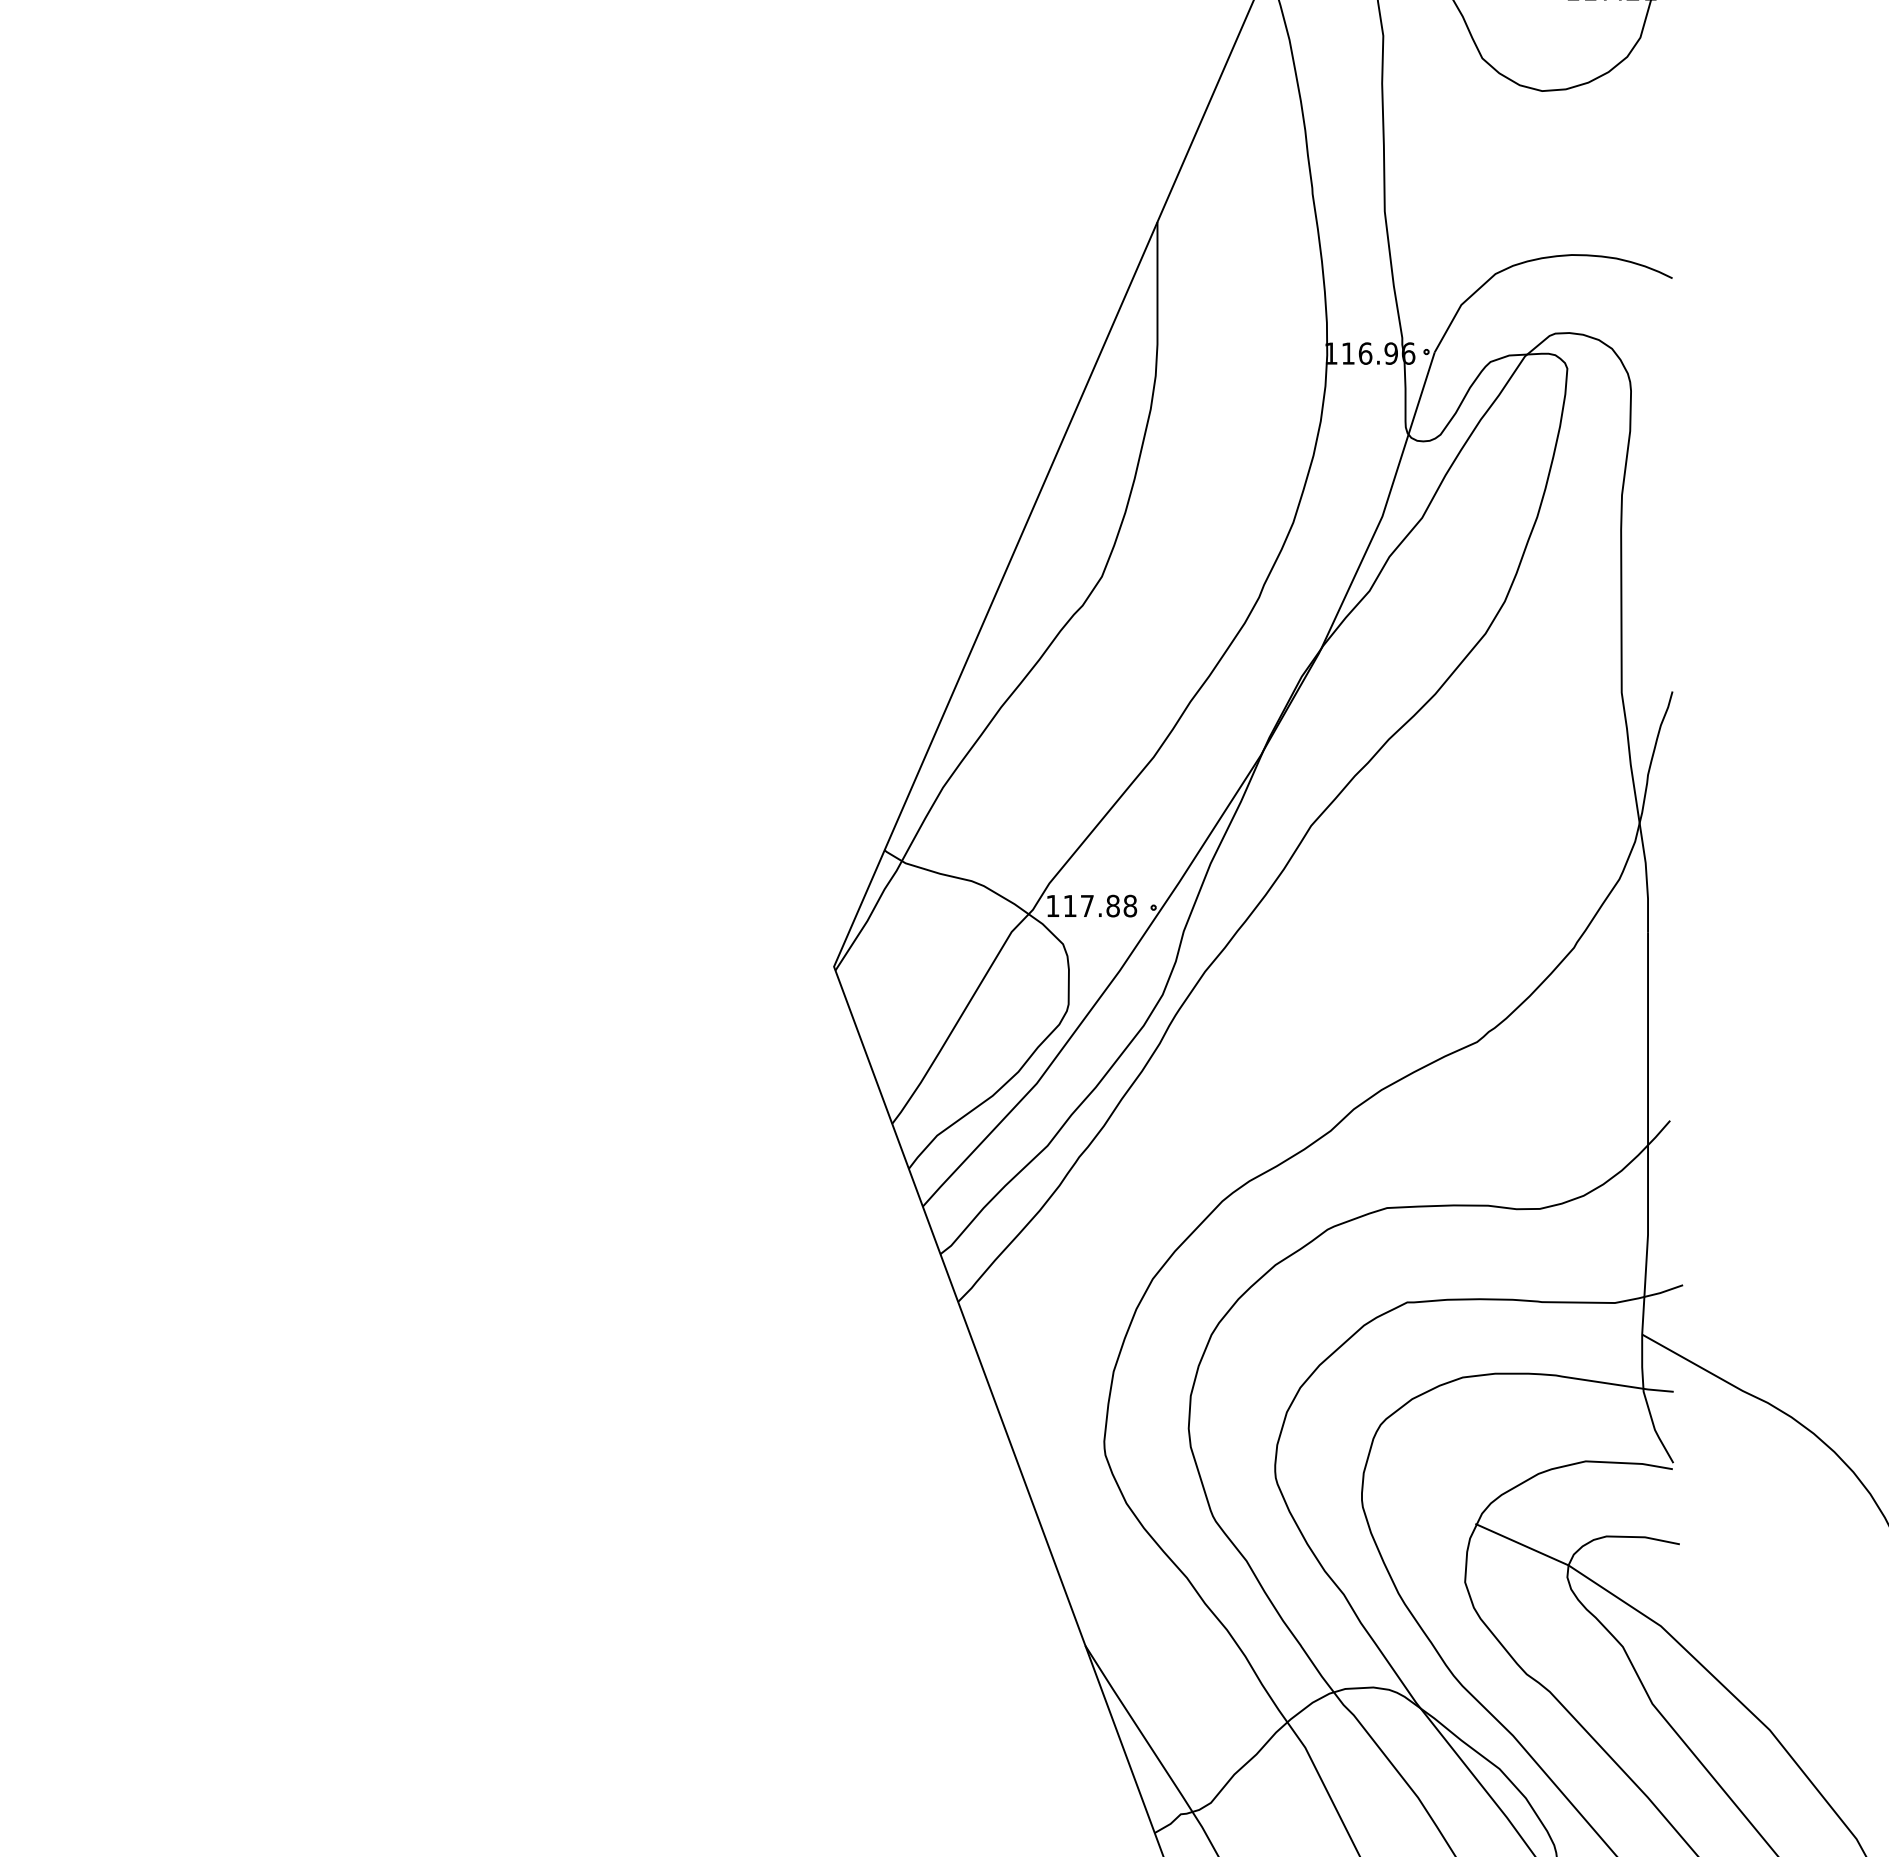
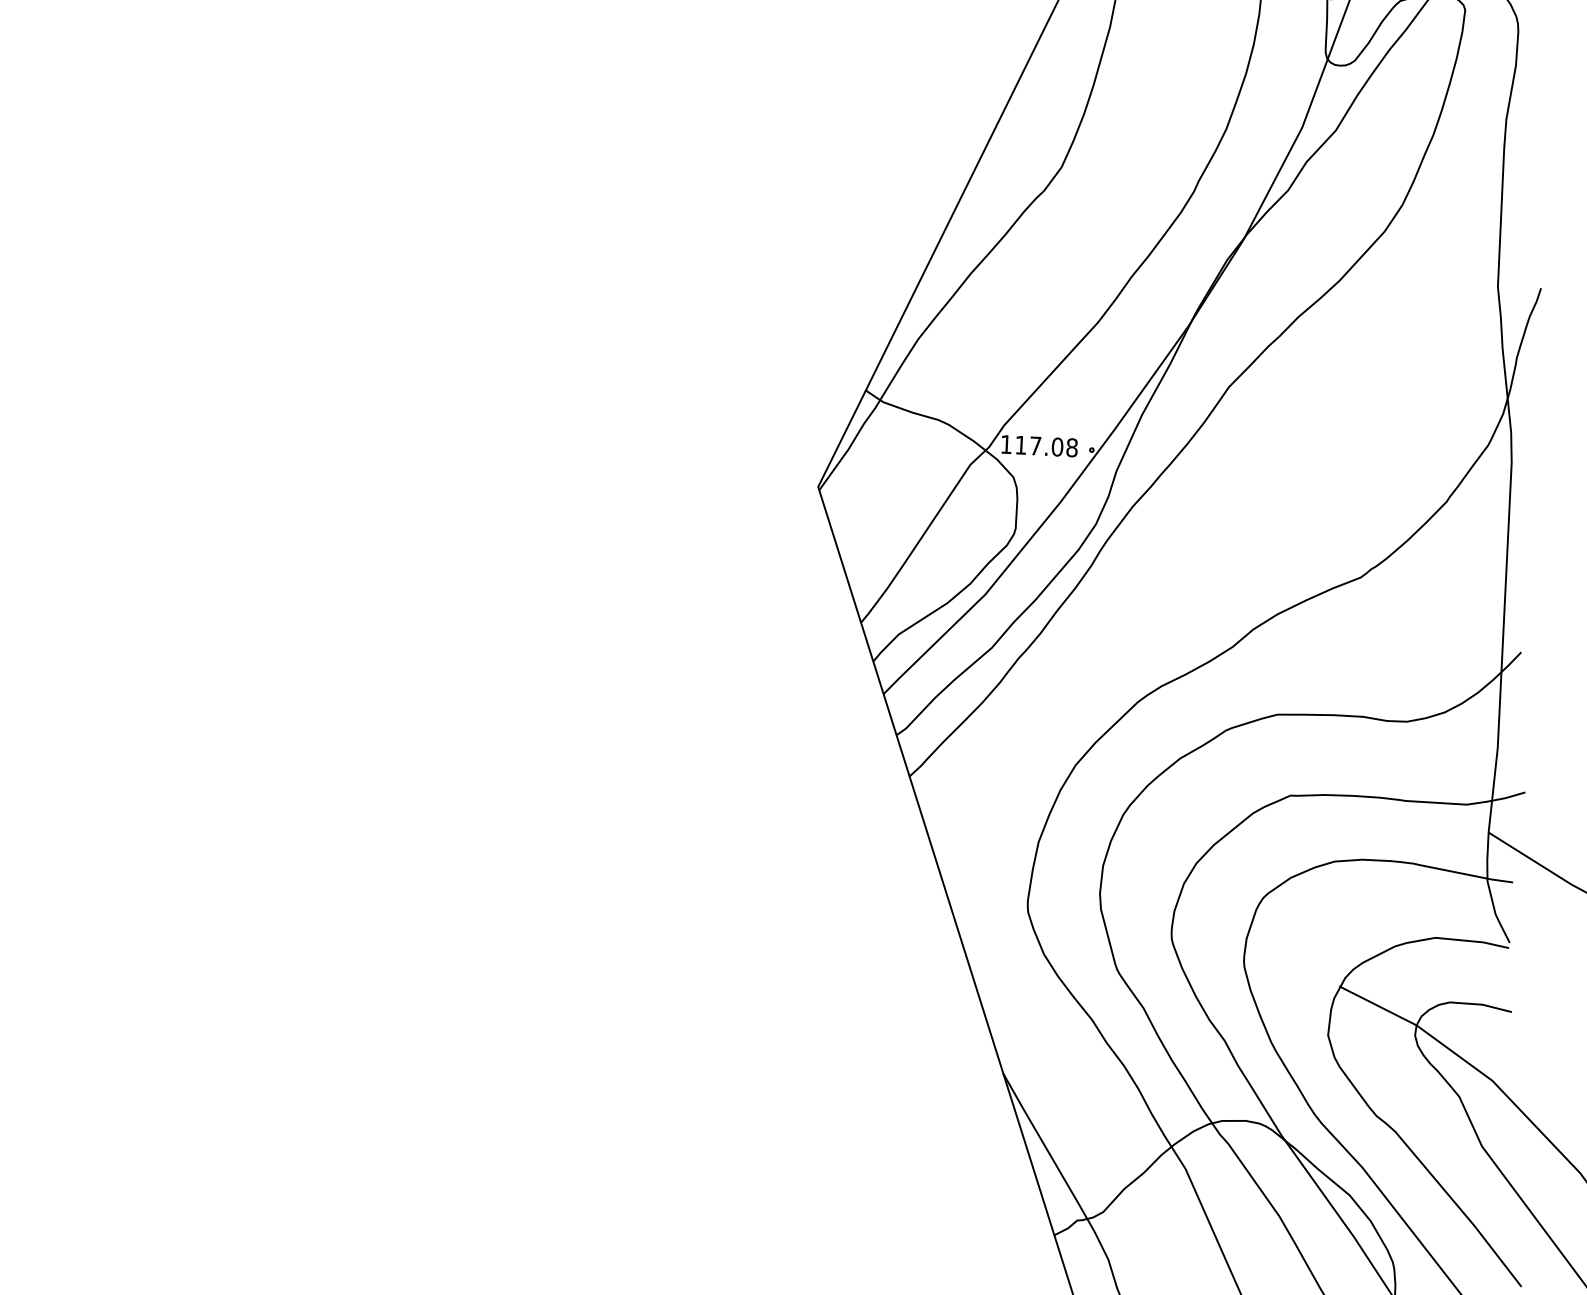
text: (1112, 906) -> (1056, 447), 117.88 -> 117.08

